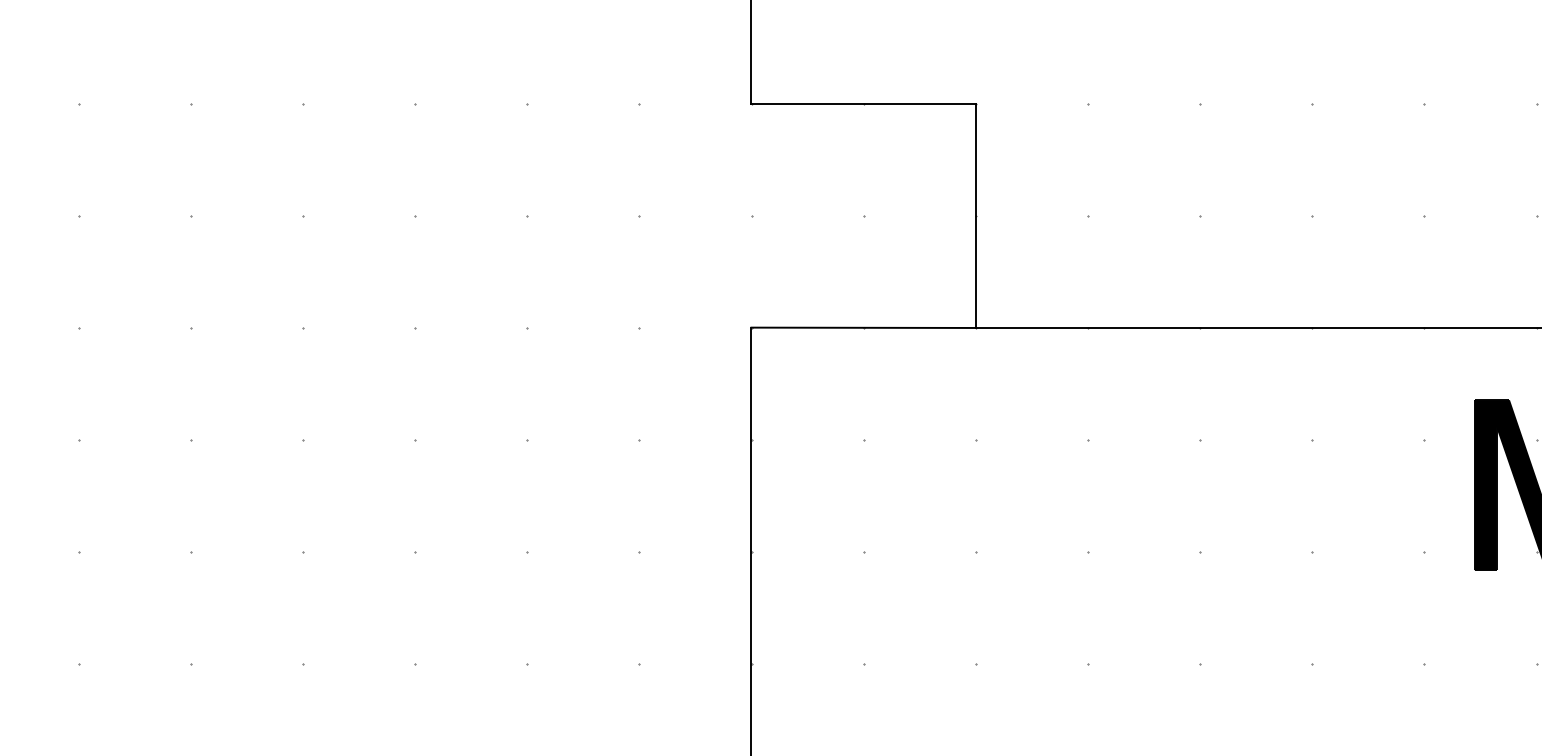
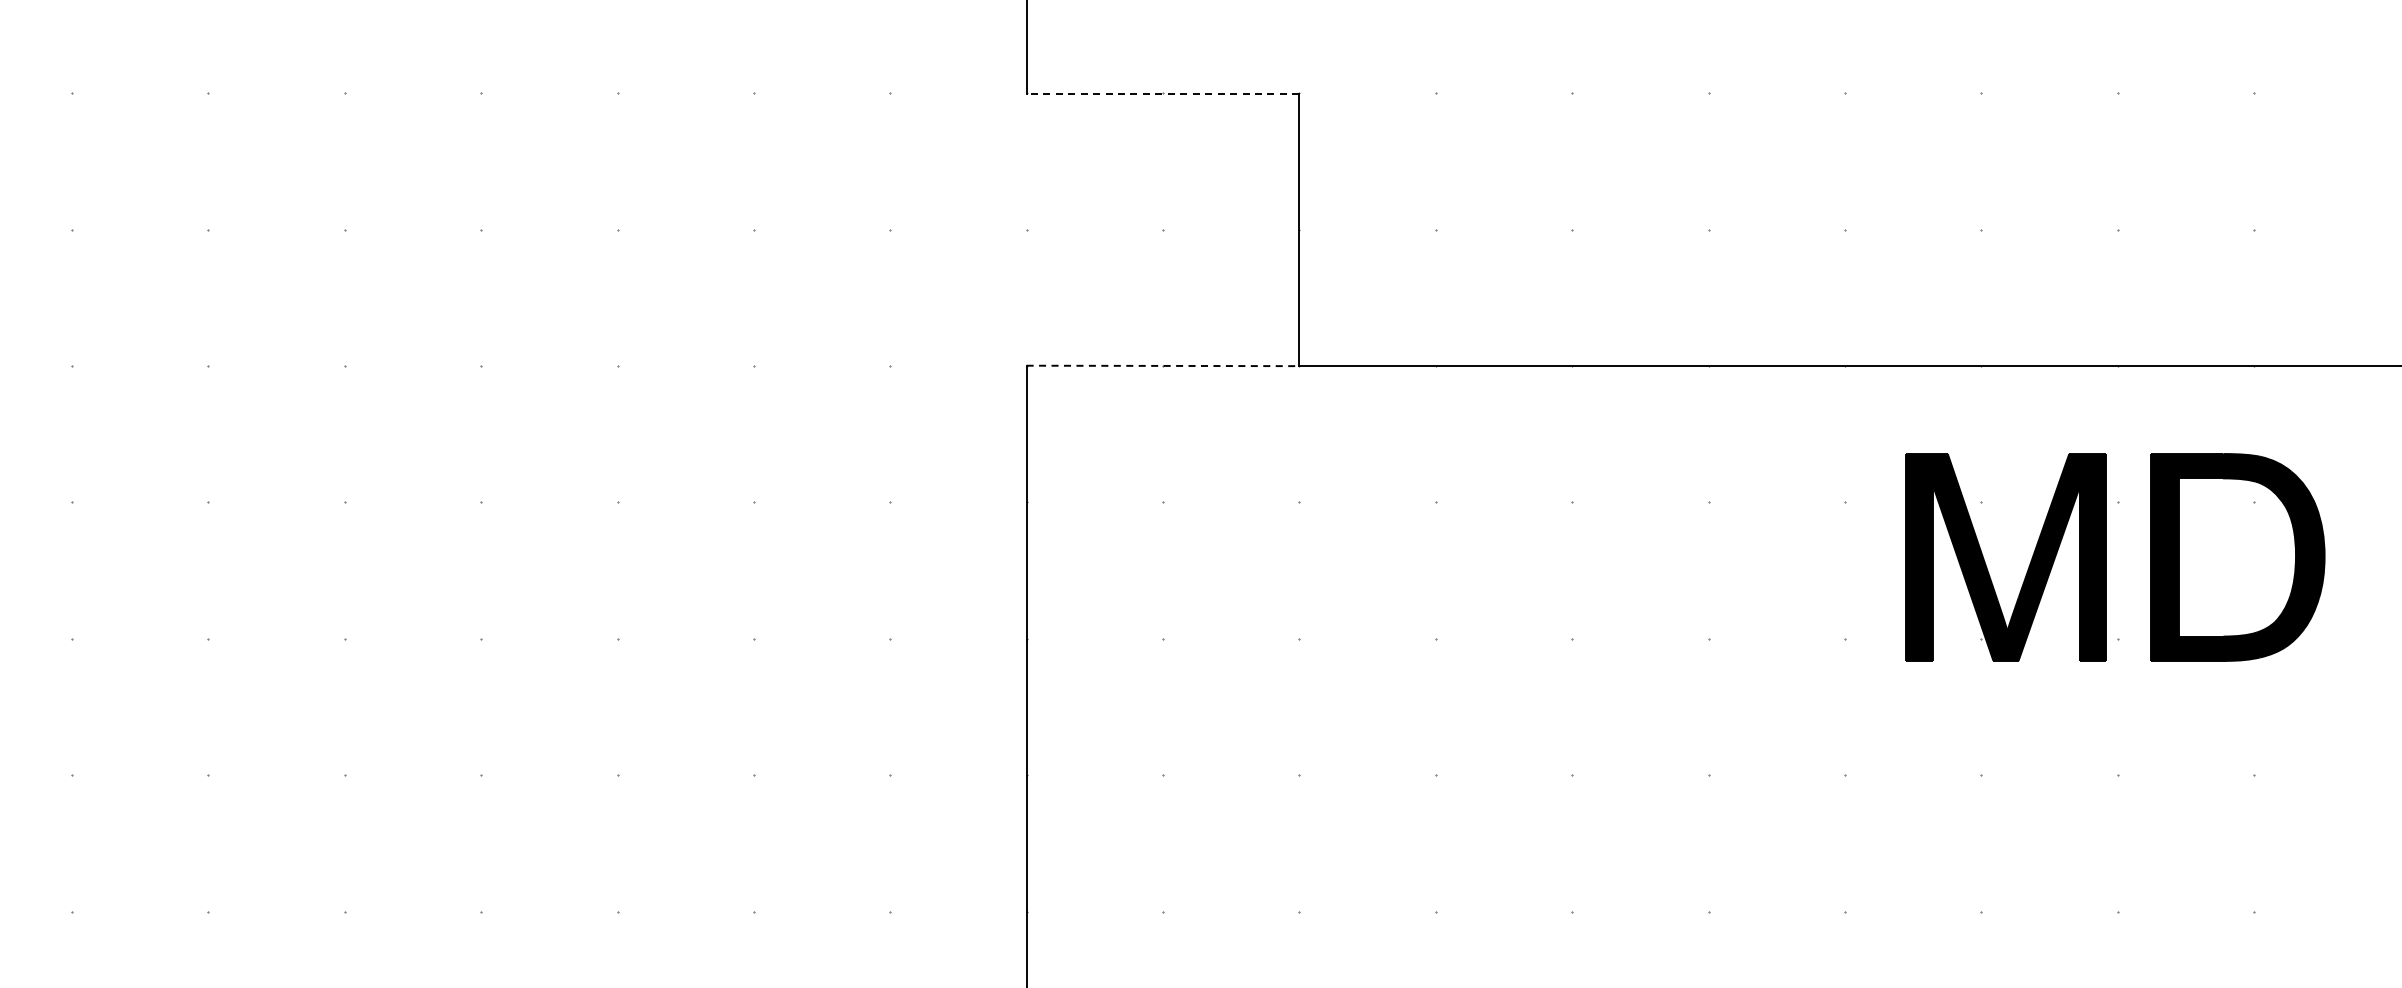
line: (863, 103) -> (1162, 93), solid -> dashed
line: (864, 327) -> (1163, 365), solid -> dashed

